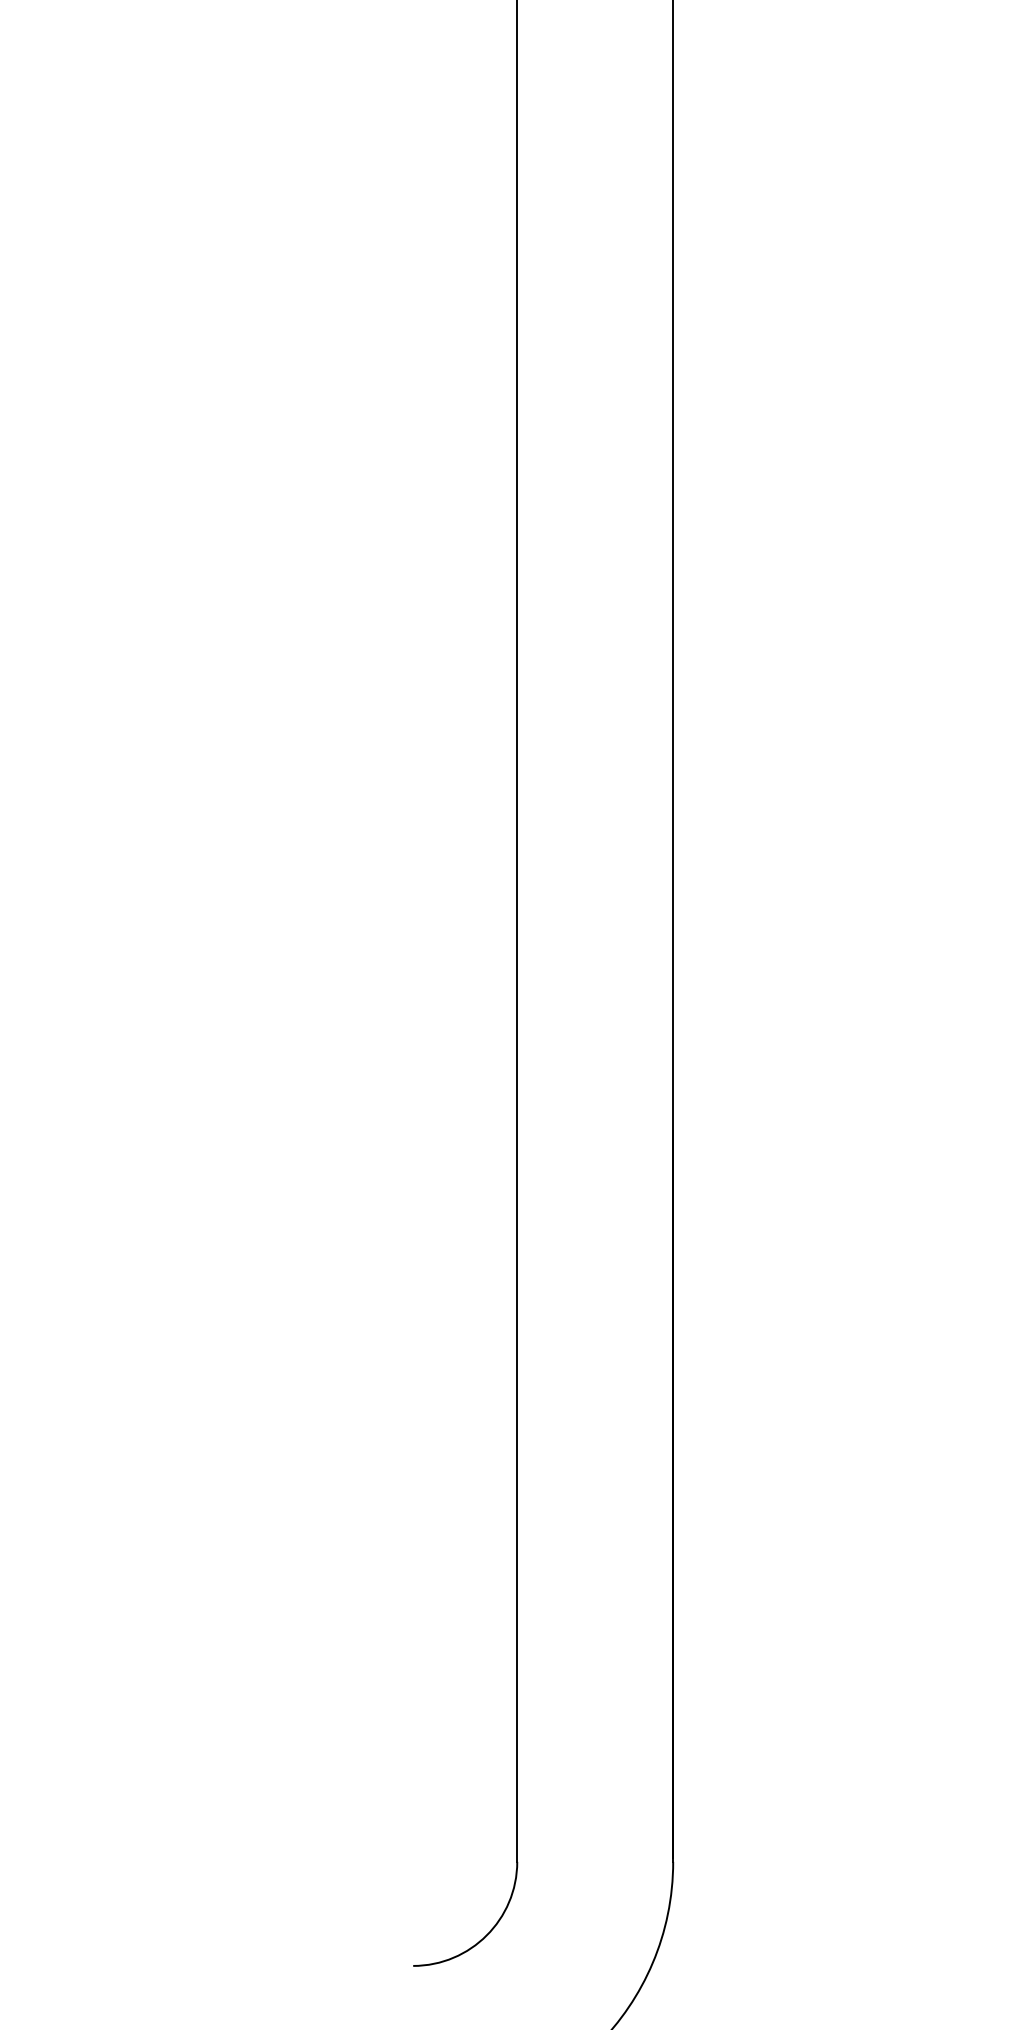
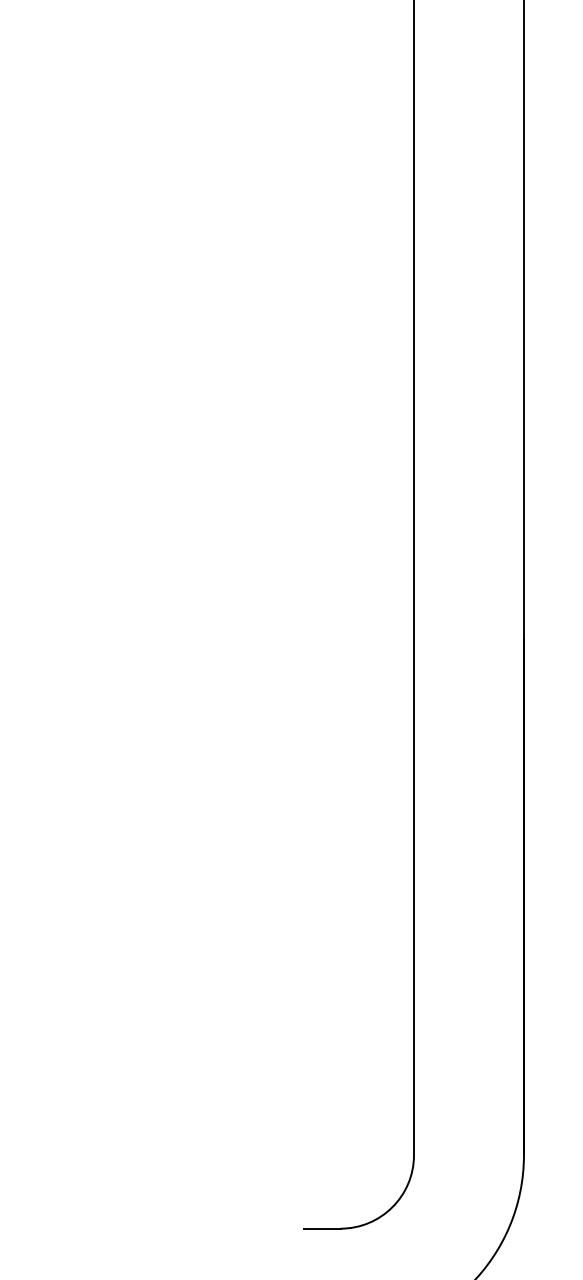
line: (386, 1965) -> (321, 1228), added

